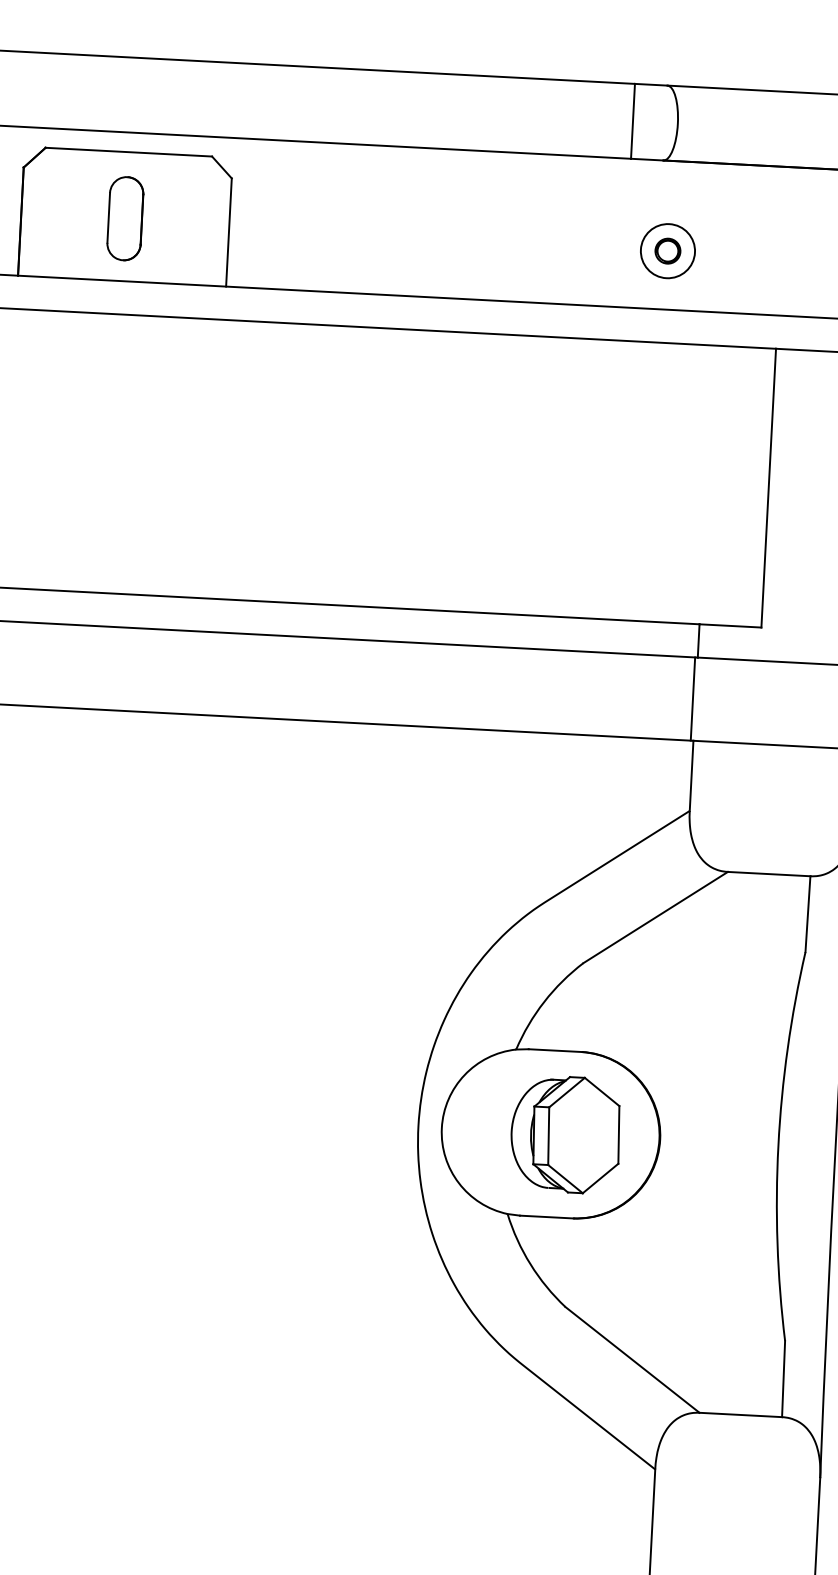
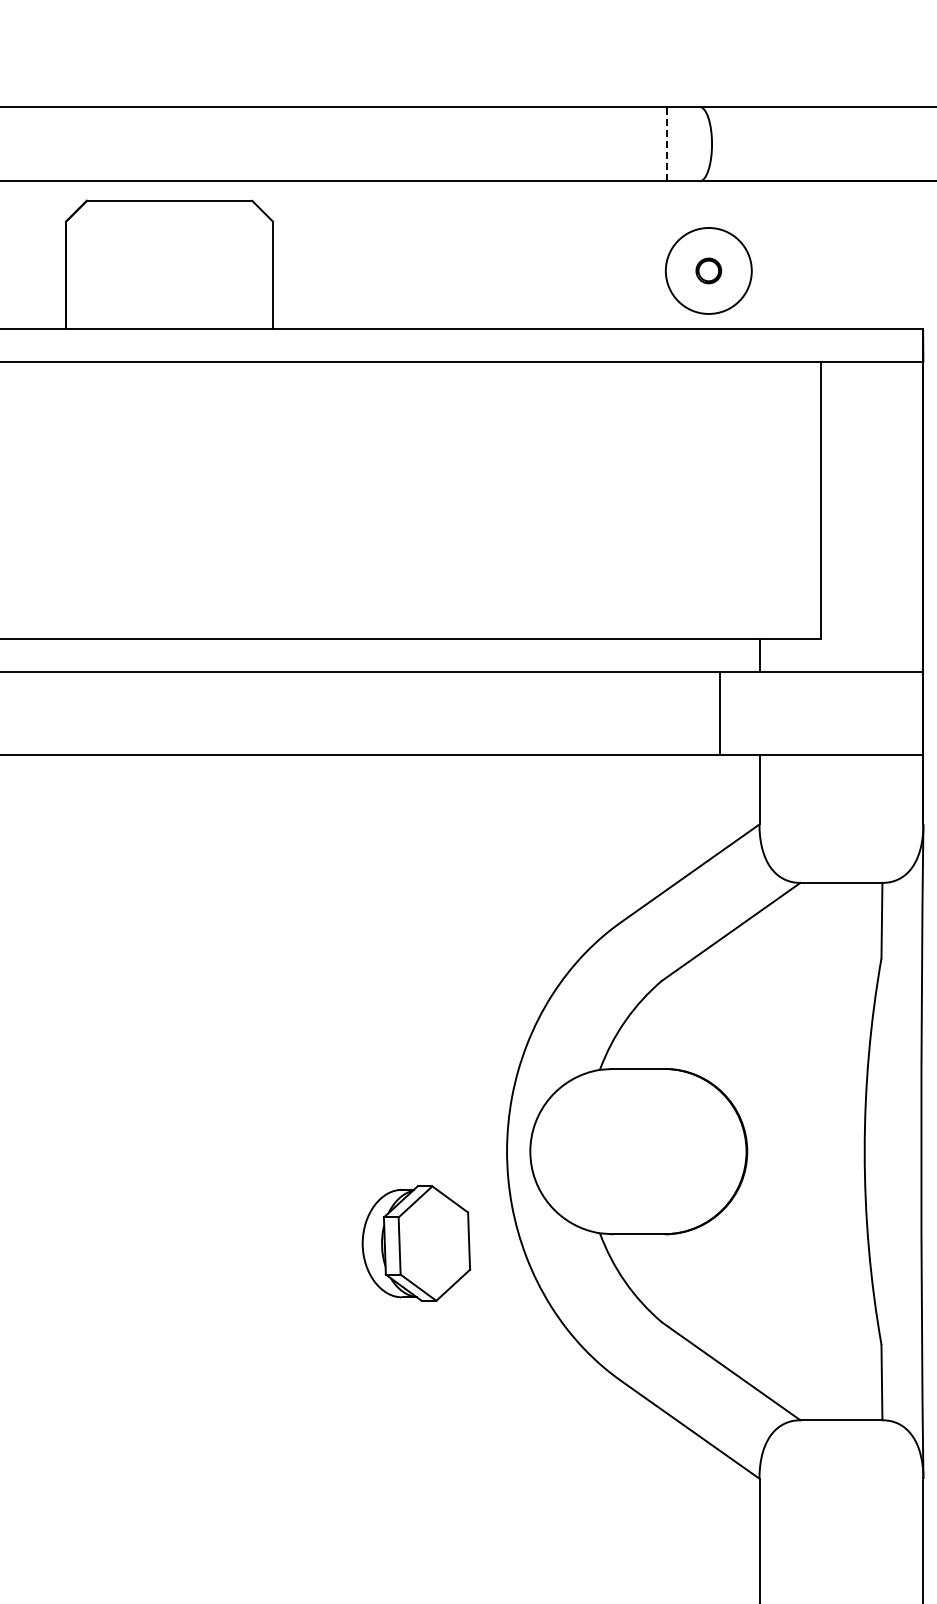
line: (633, 120) -> (667, 143), solid -> dashed
part: (125, 218) -> (169, 266), removed
circle: (667, 250) -> (708, 270), size x1.6
line: (692, 699) -> (719, 713), moved
part: (565, 1134) -> (416, 1243), moved

